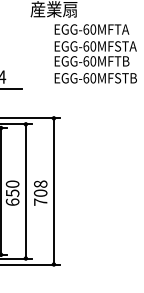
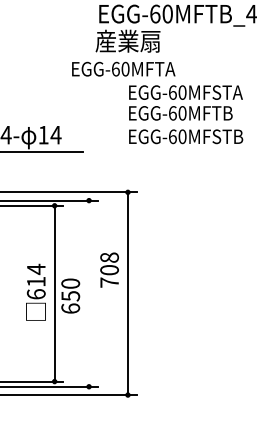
text: (91, 29) -> (123, 68), moved
line: (26, 191) -> (89, 293), removed
text: (40, 192) -> (109, 269), moved

